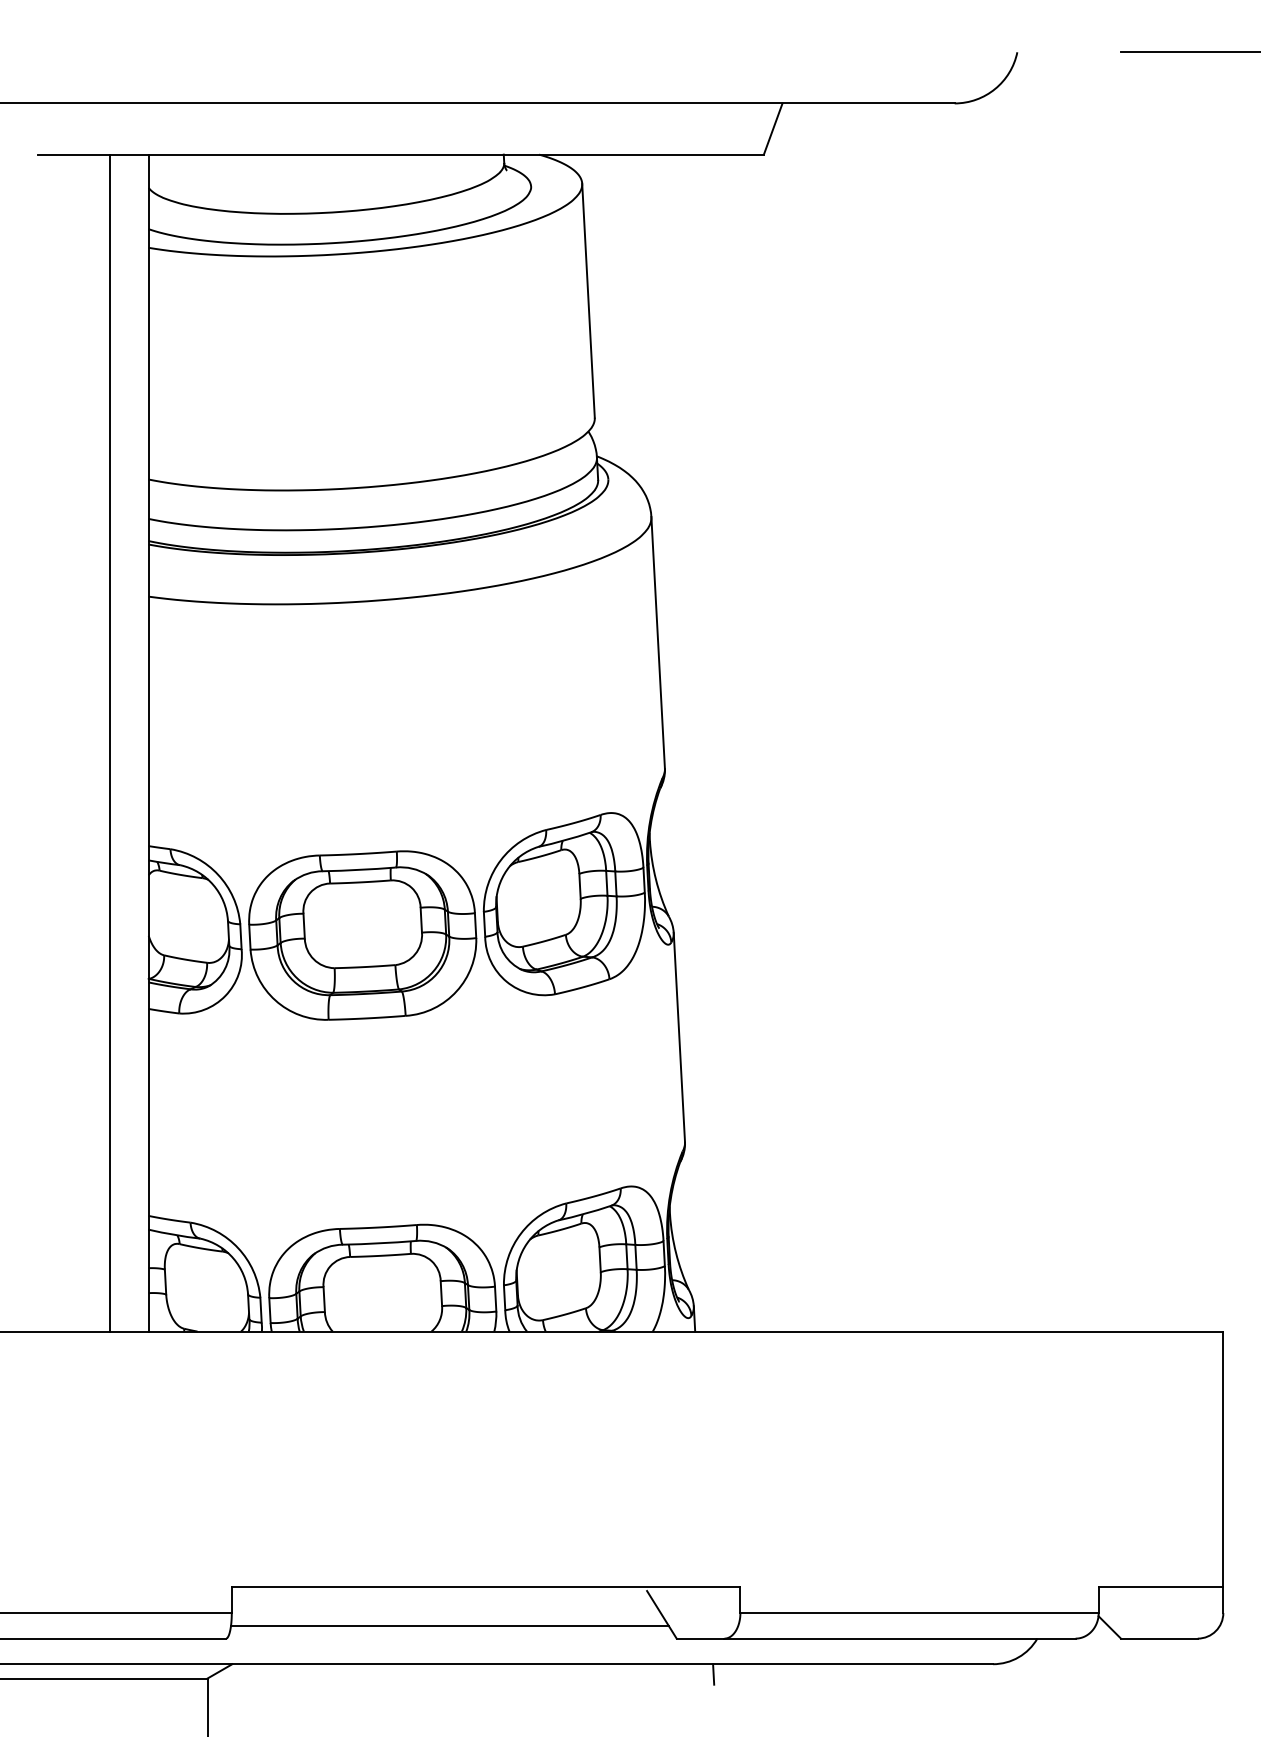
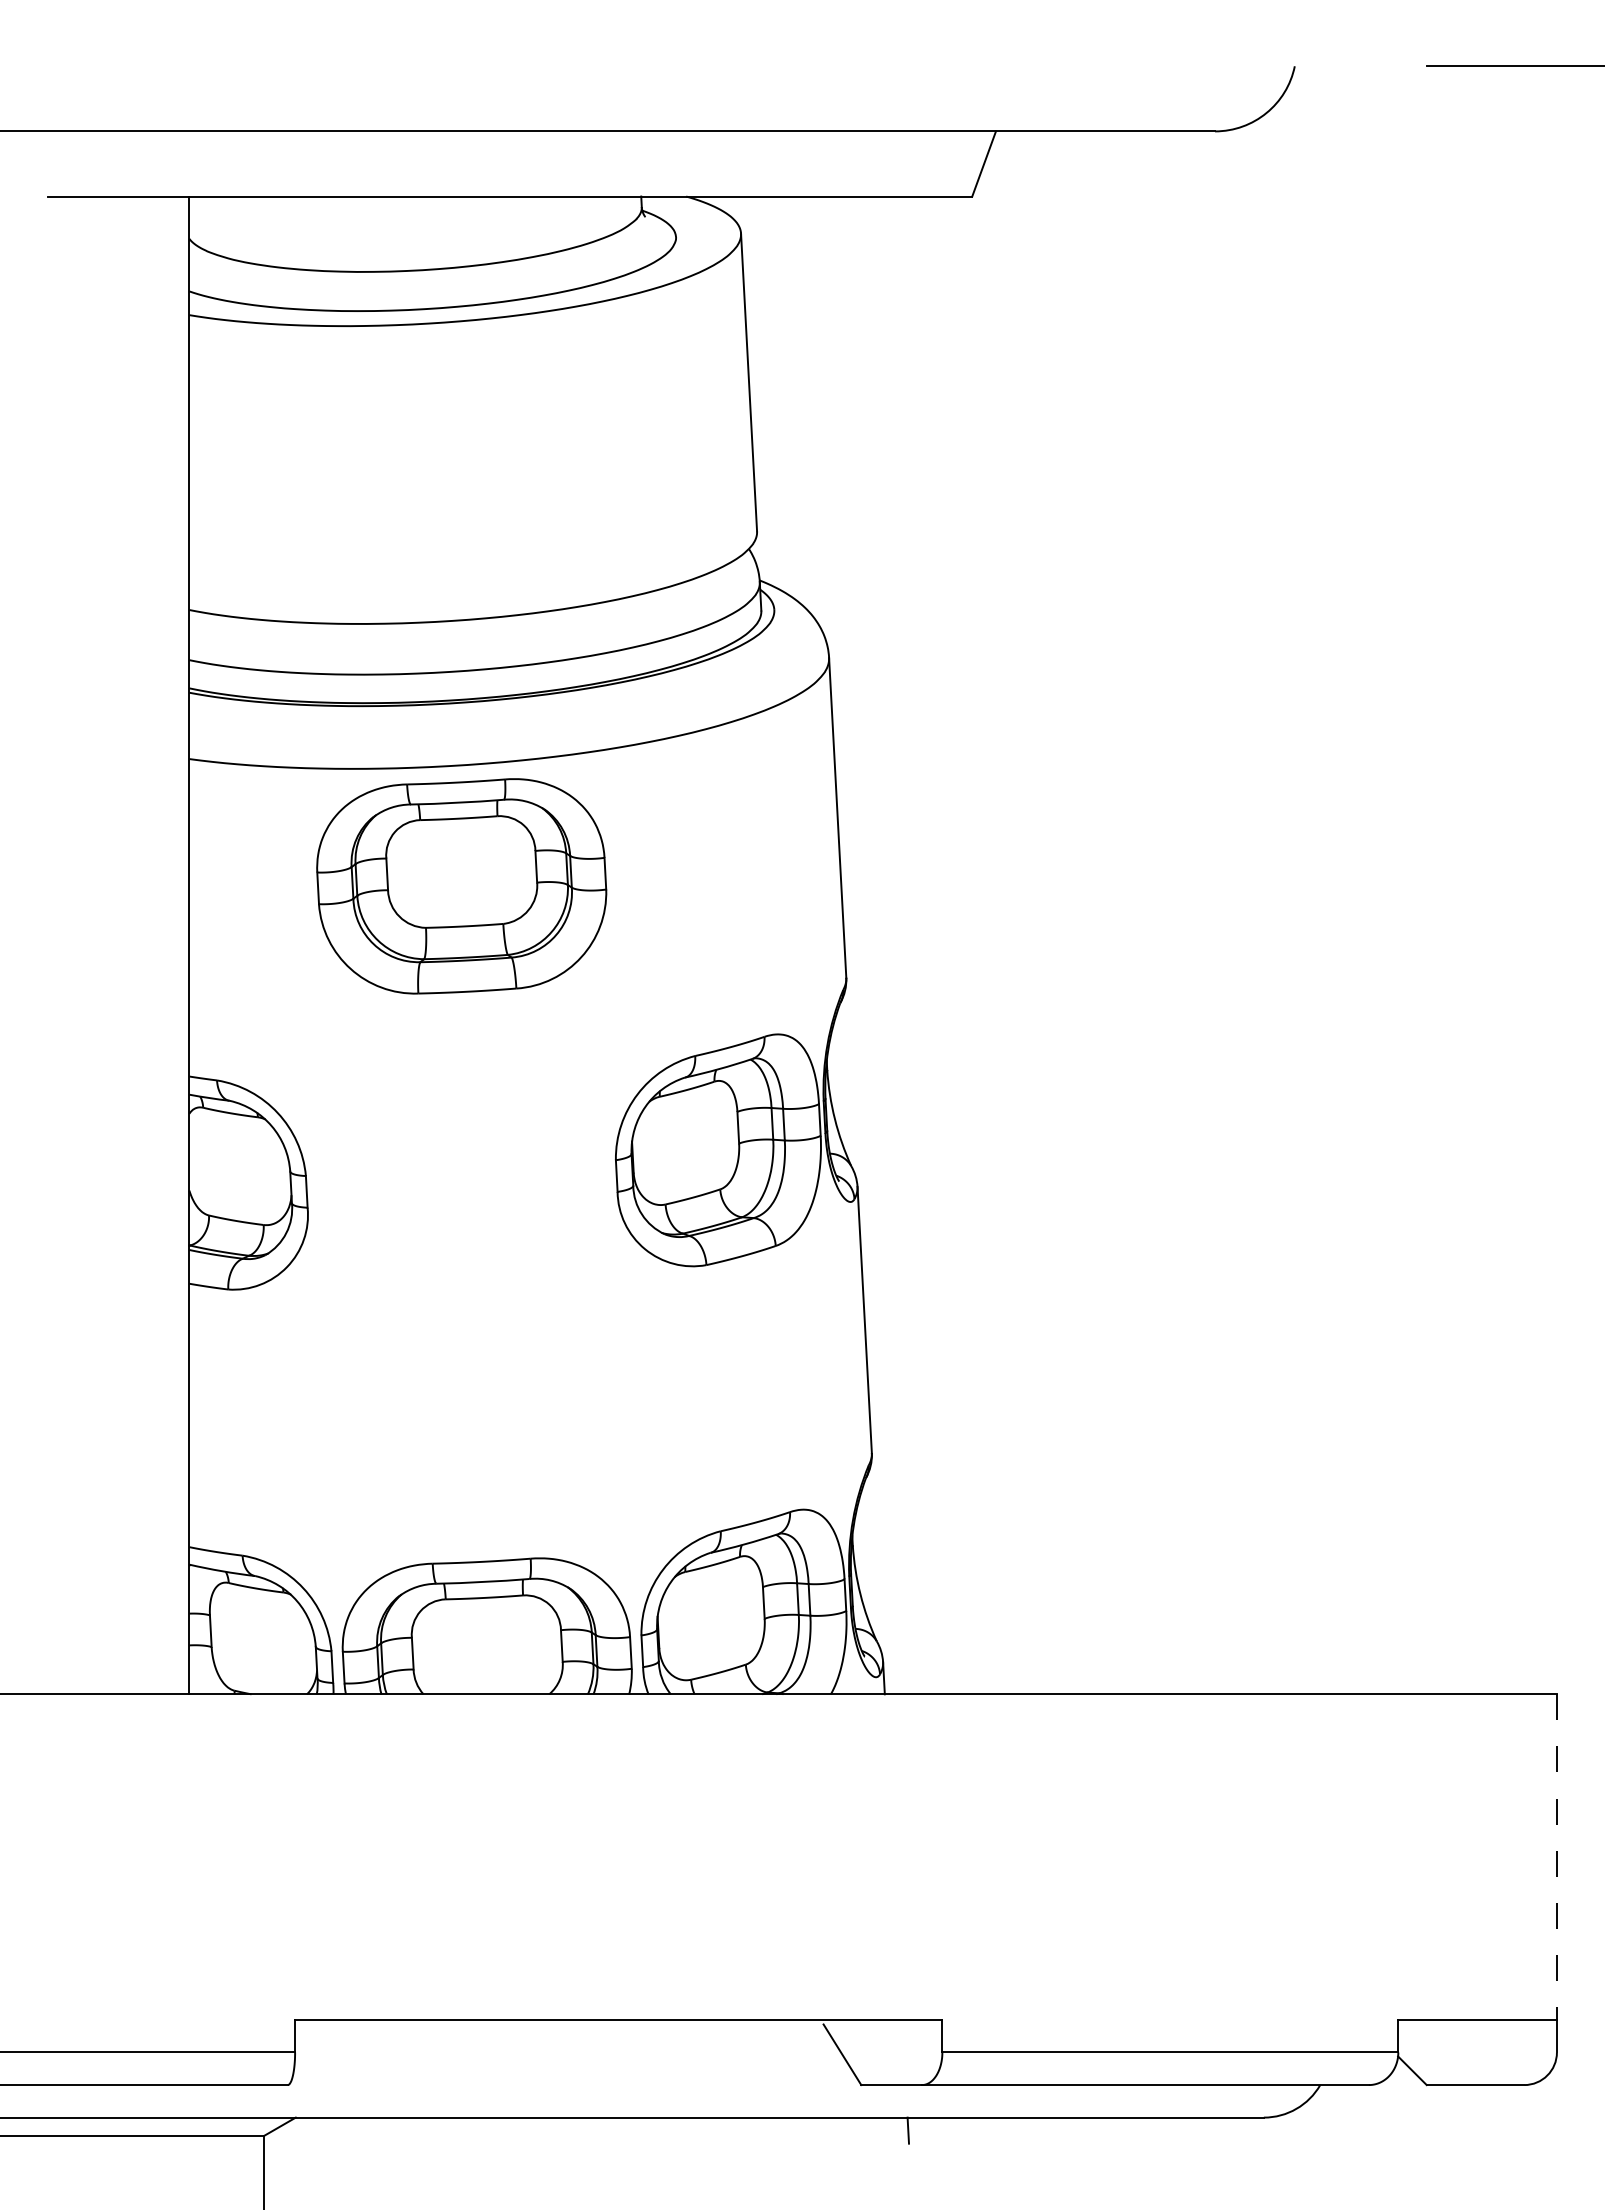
line: (109, 743) -> (139, 945), removed
part: (362, 935) -> (461, 886), moved
line: (1222, 1459) -> (1556, 1857), solid -> dashed
line: (449, 1625) -> (572, 2068), removed

